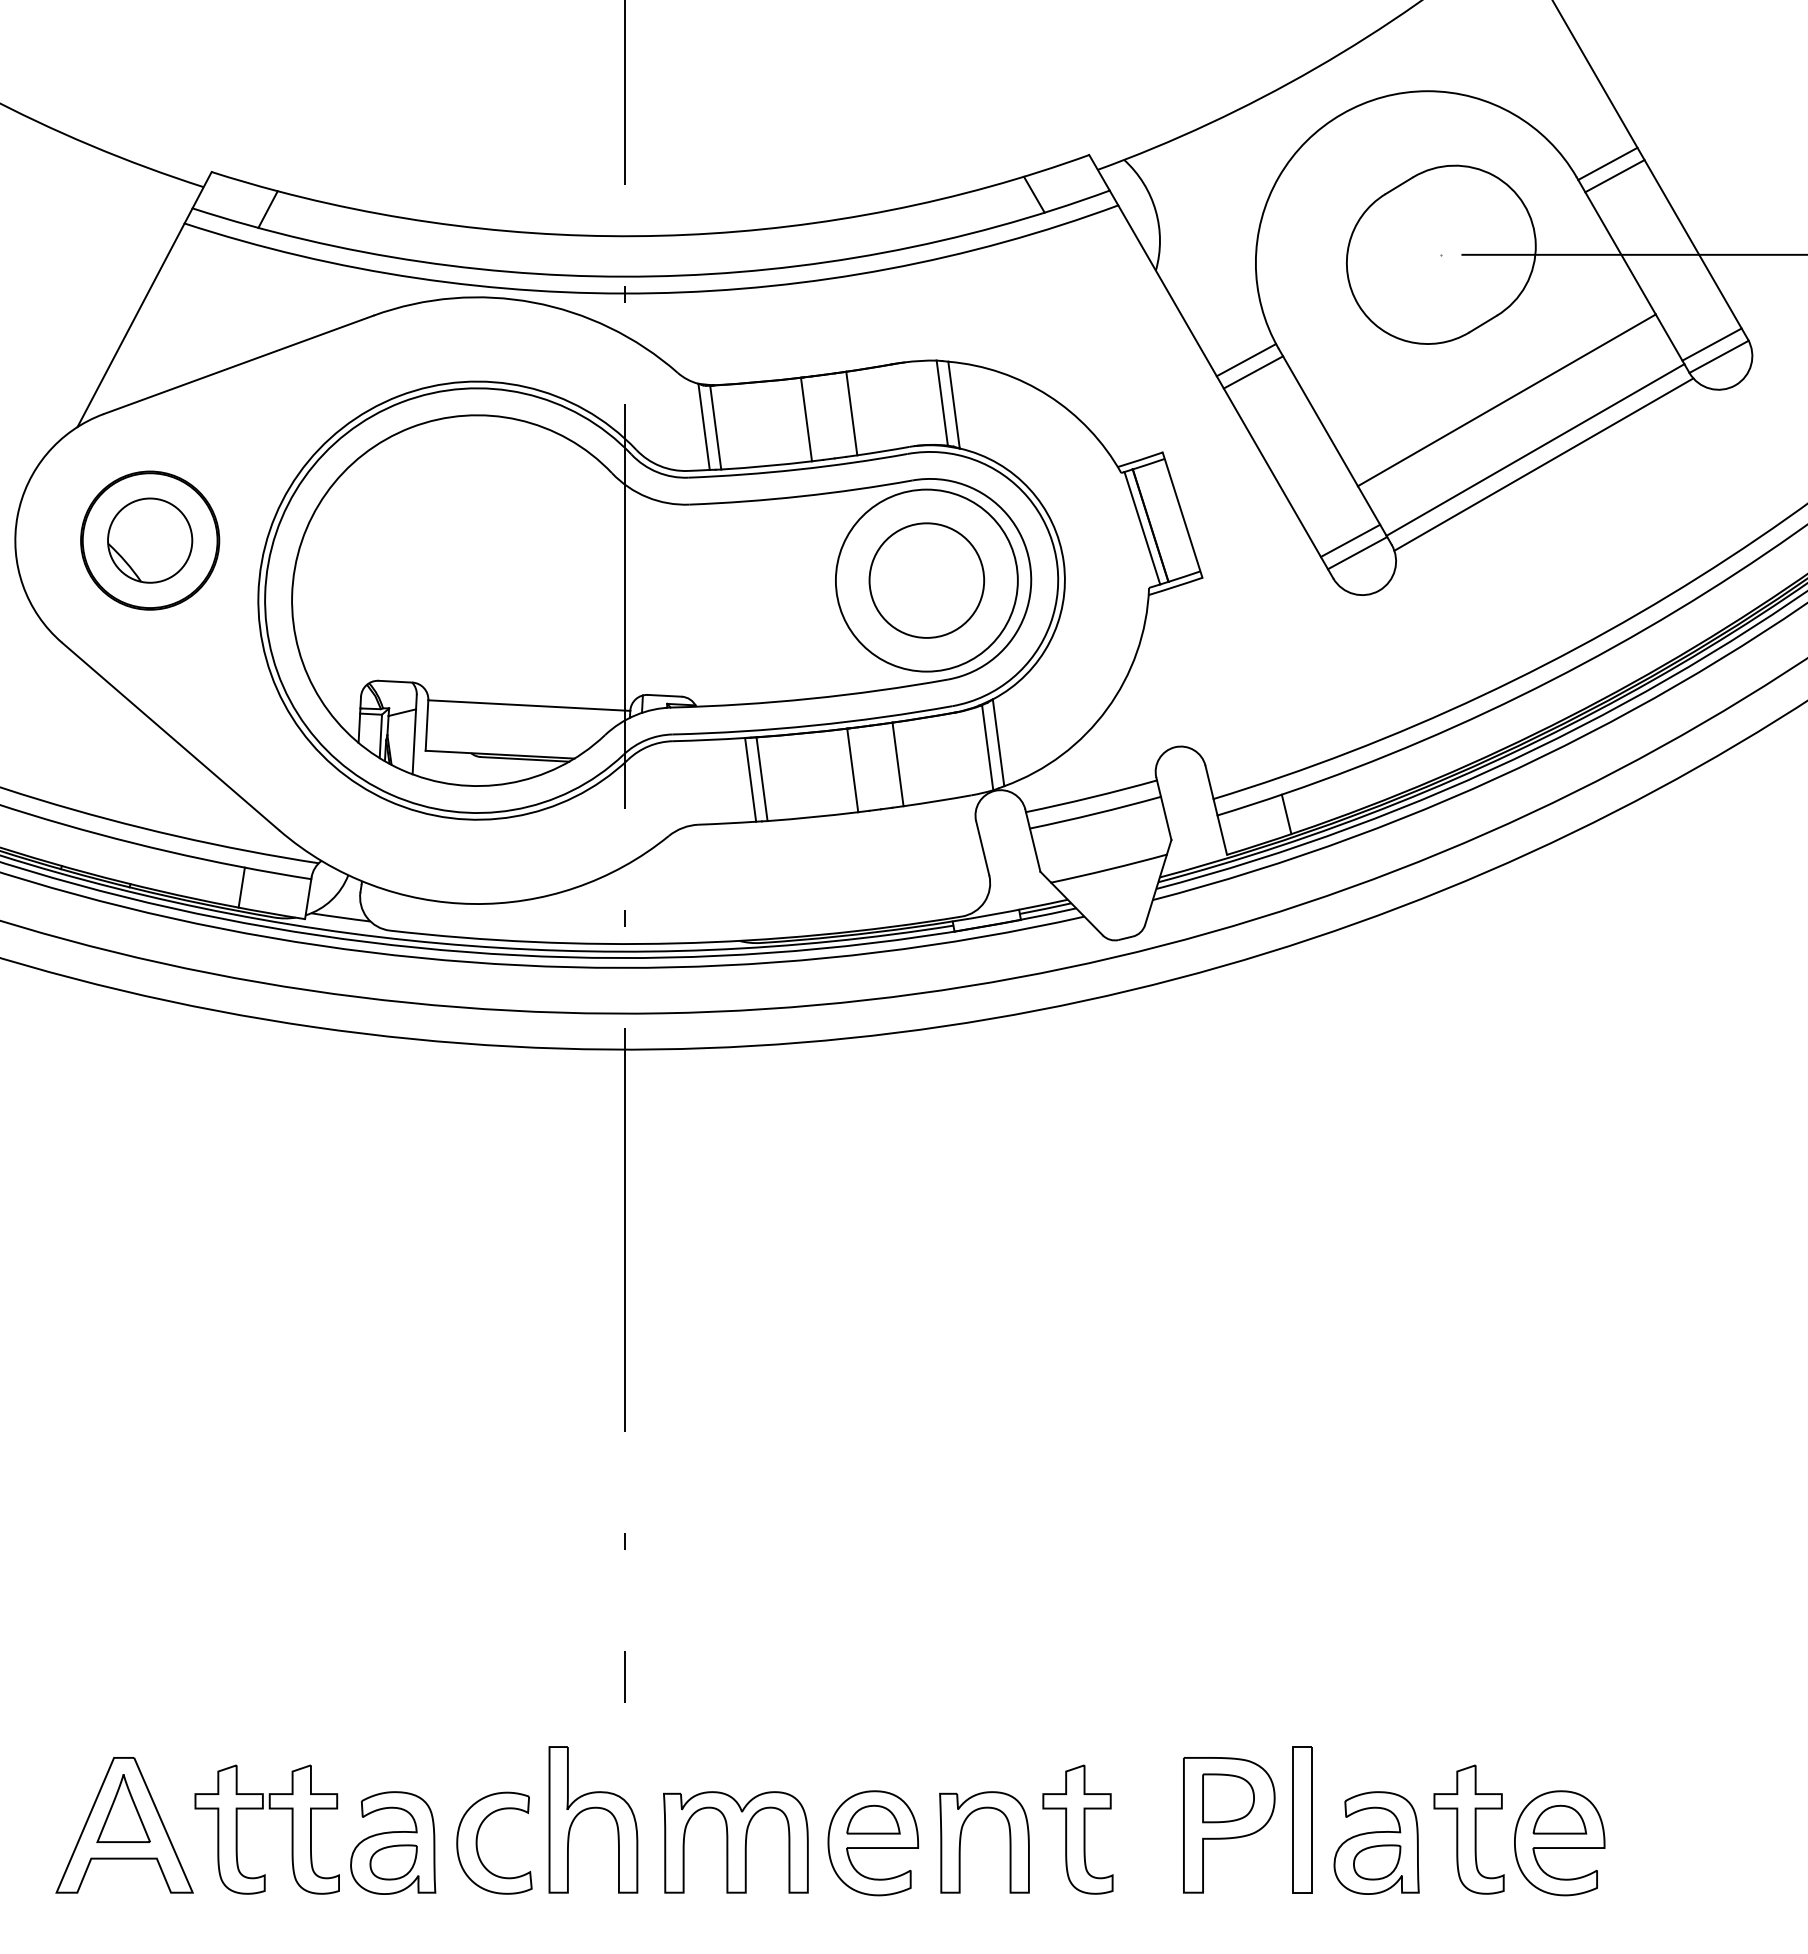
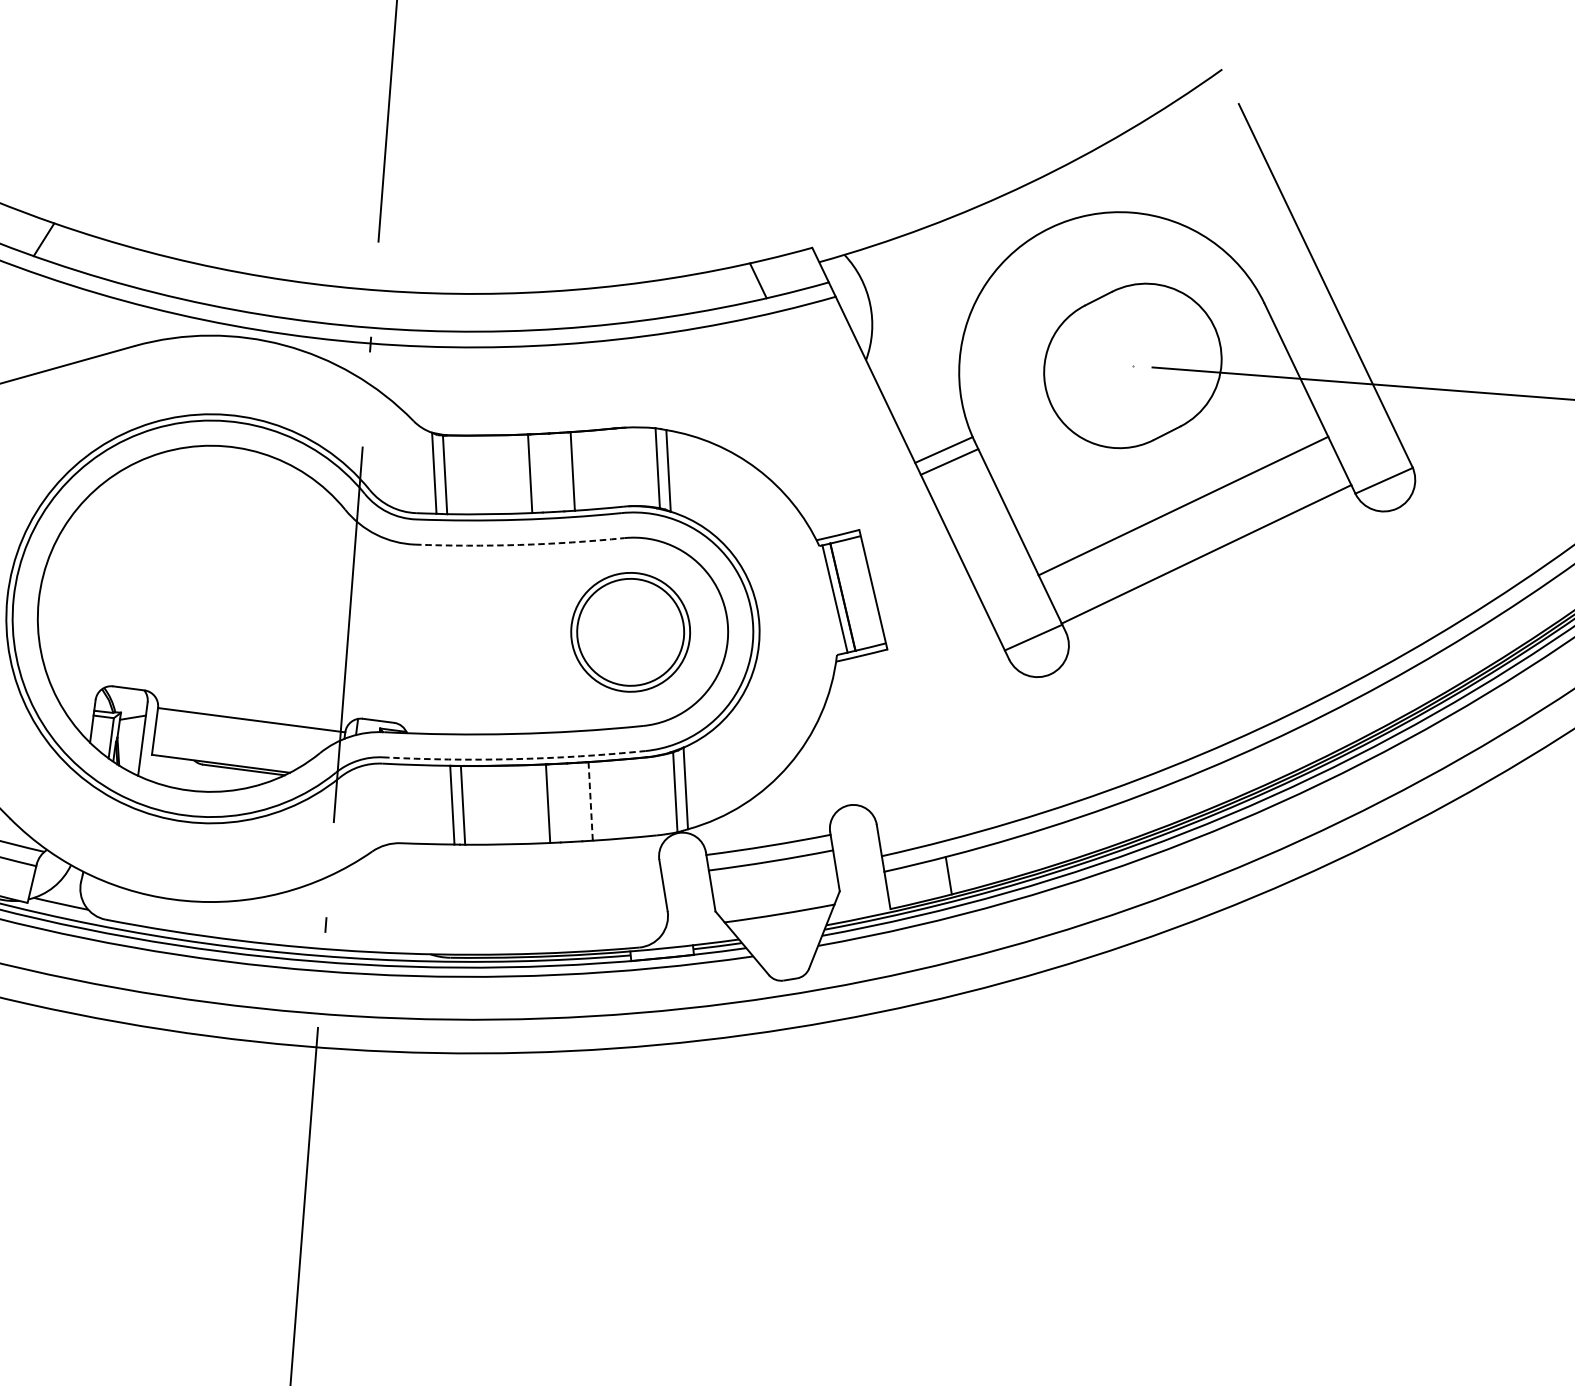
line: (1607, 163) -> (1294, 292), removed
line: (1614, 176) -> (1299, 305), removed
line: (1711, 344) -> (1377, 468), removed
line: (1543, 464) -> (1212, 568), removed
arc: (801, 496) -> (520, 545), solid -> dashed
line: (1350, 540) -> (1027, 625), removed
circle: (926, 580) -> (630, 632), size x0.7
arc: (813, 725) -> (514, 759), solid -> dashed
line: (898, 764) -> (591, 801), solid -> dashed

